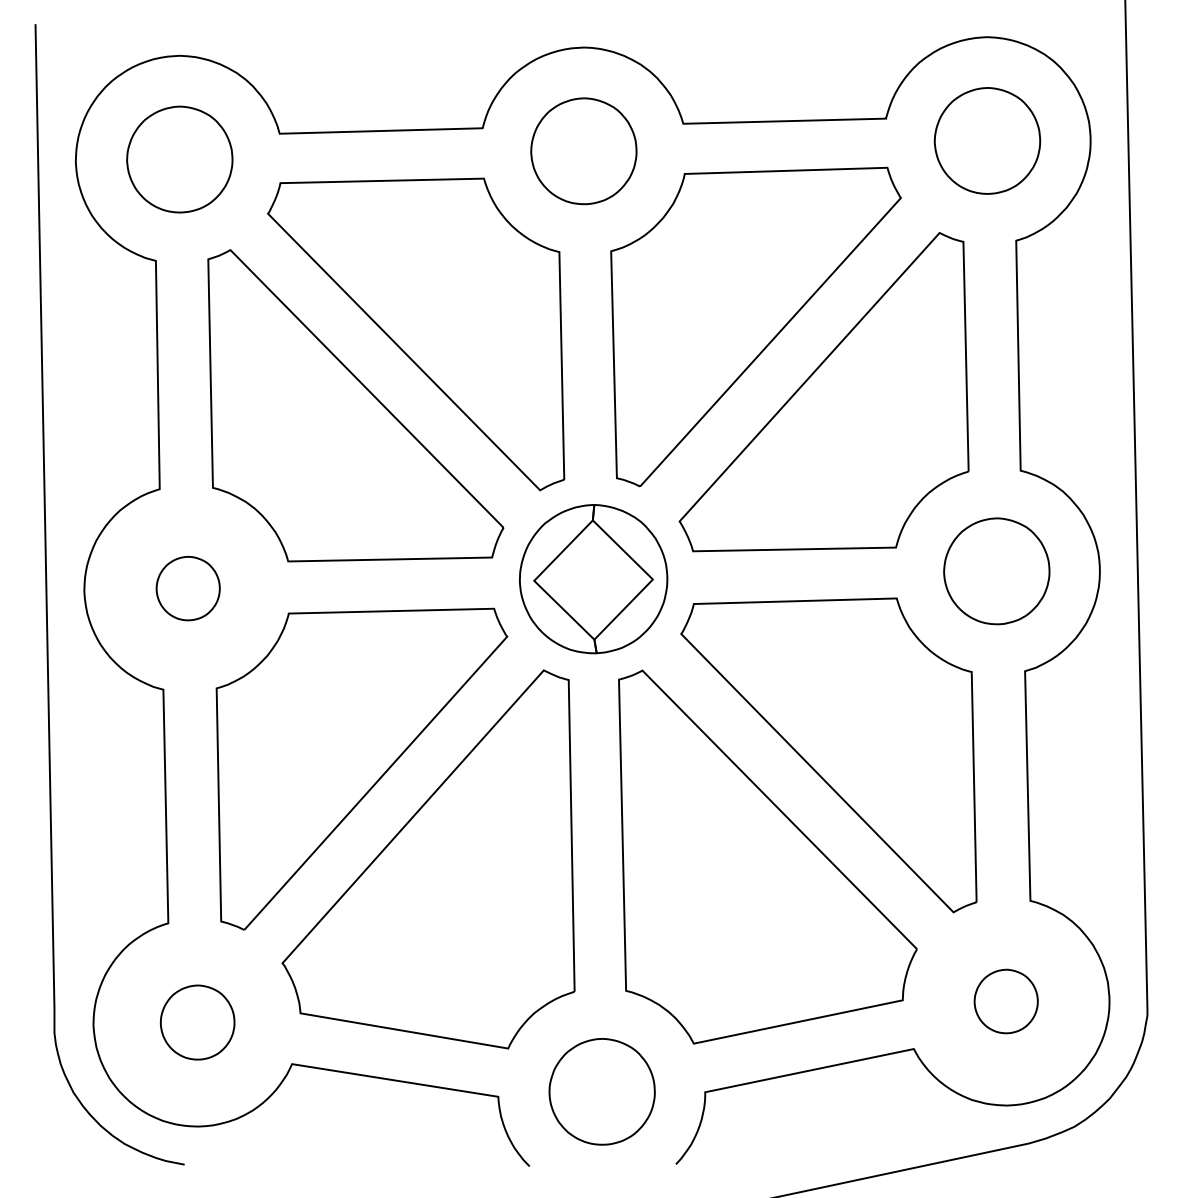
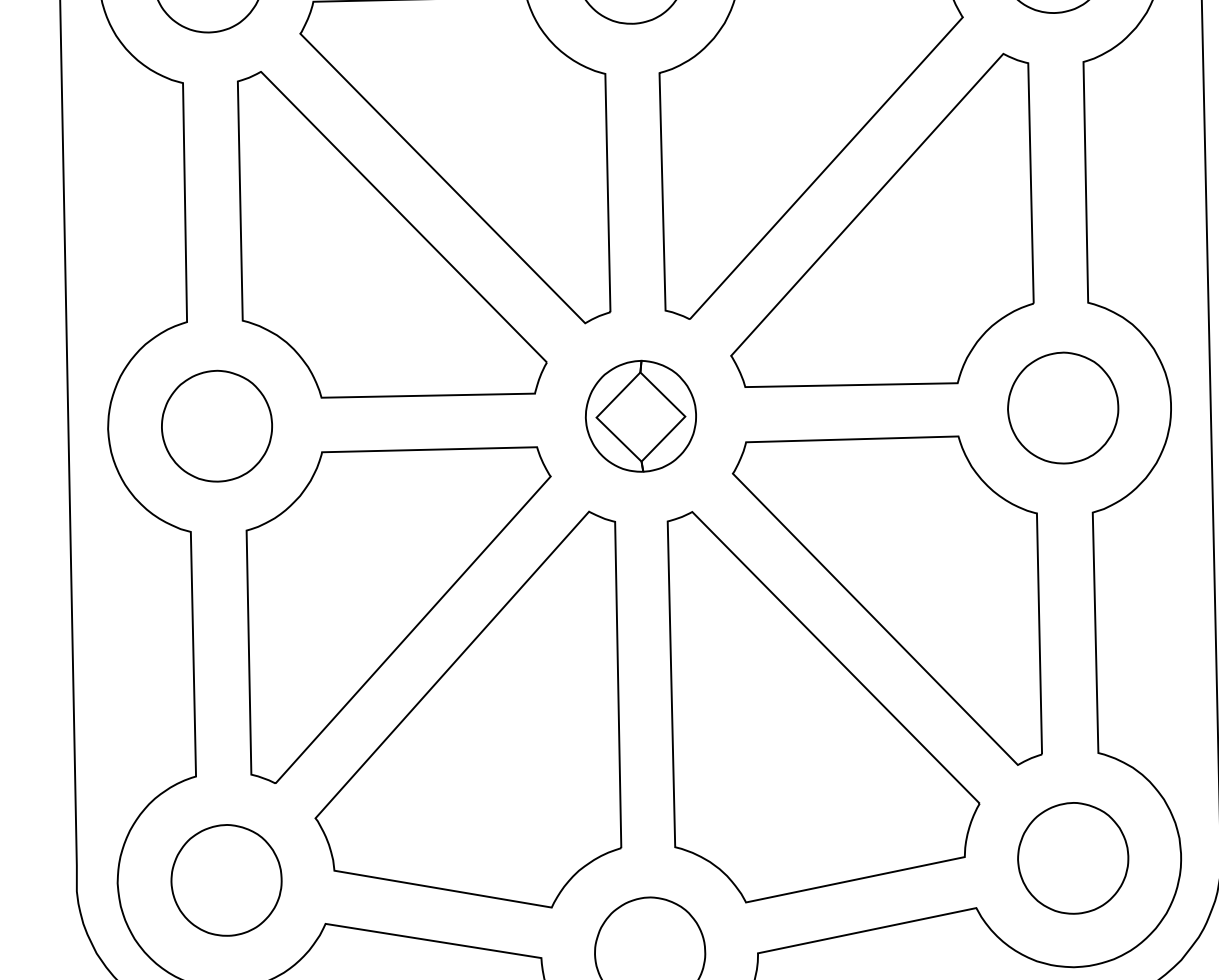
part: (592, 579) -> (640, 416), size x0.71
part: (187, 588) -> (216, 426), size x1.67
part: (1005, 1001) -> (1072, 858), size x1.67
part: (197, 1022) -> (226, 880), size x1.43

